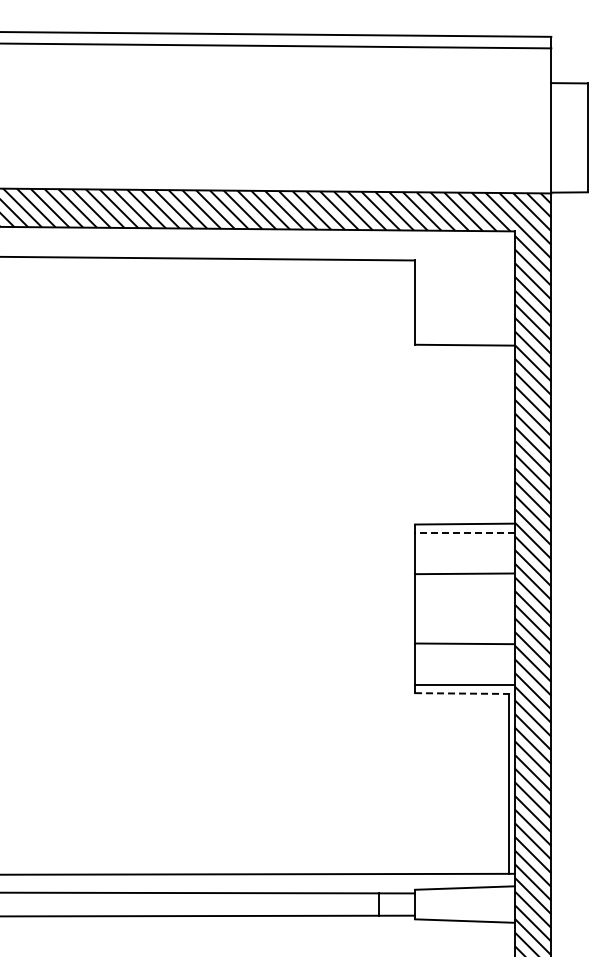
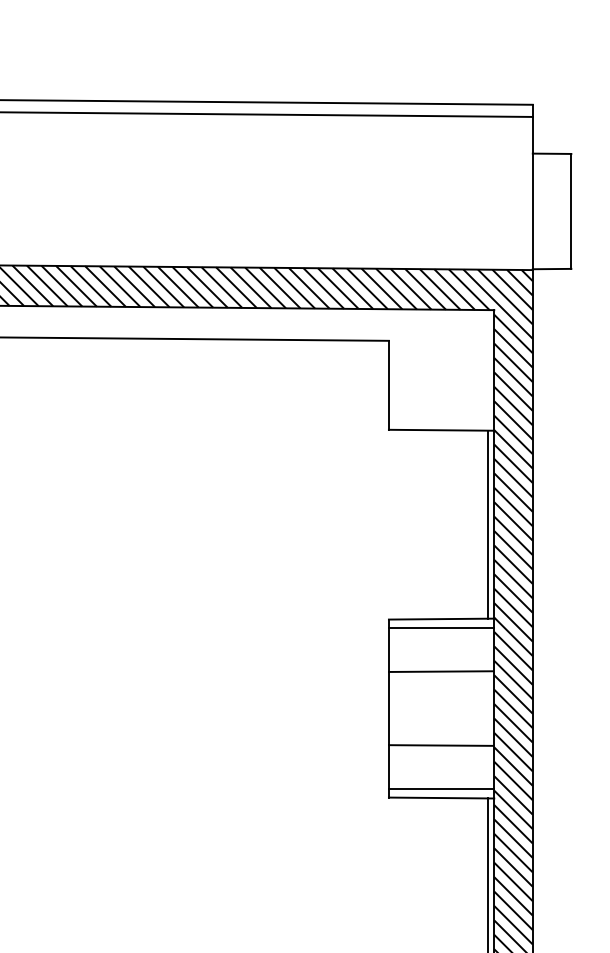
line: (508, 434) -> (487, 524), added
line: (464, 532) -> (441, 627), dashed -> solid
line: (464, 693) -> (441, 797), dashed -> solid

